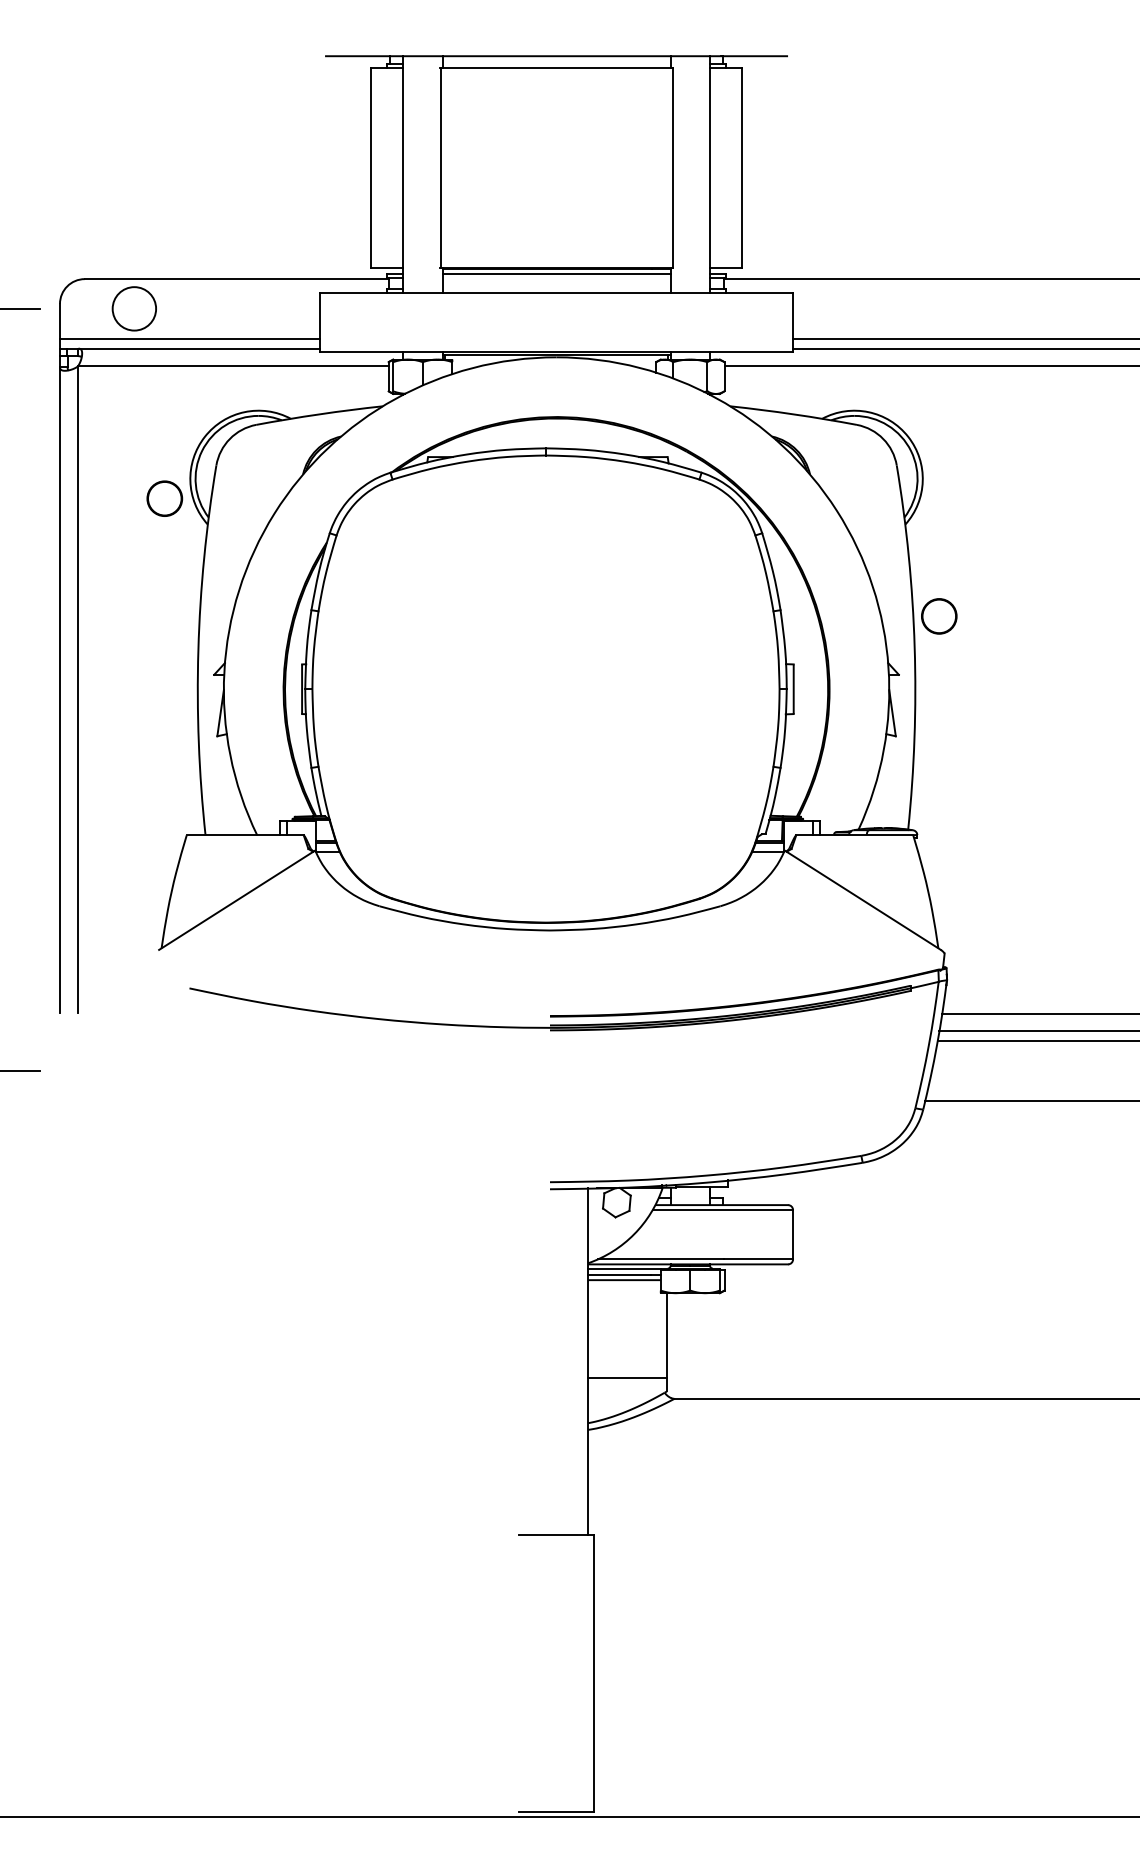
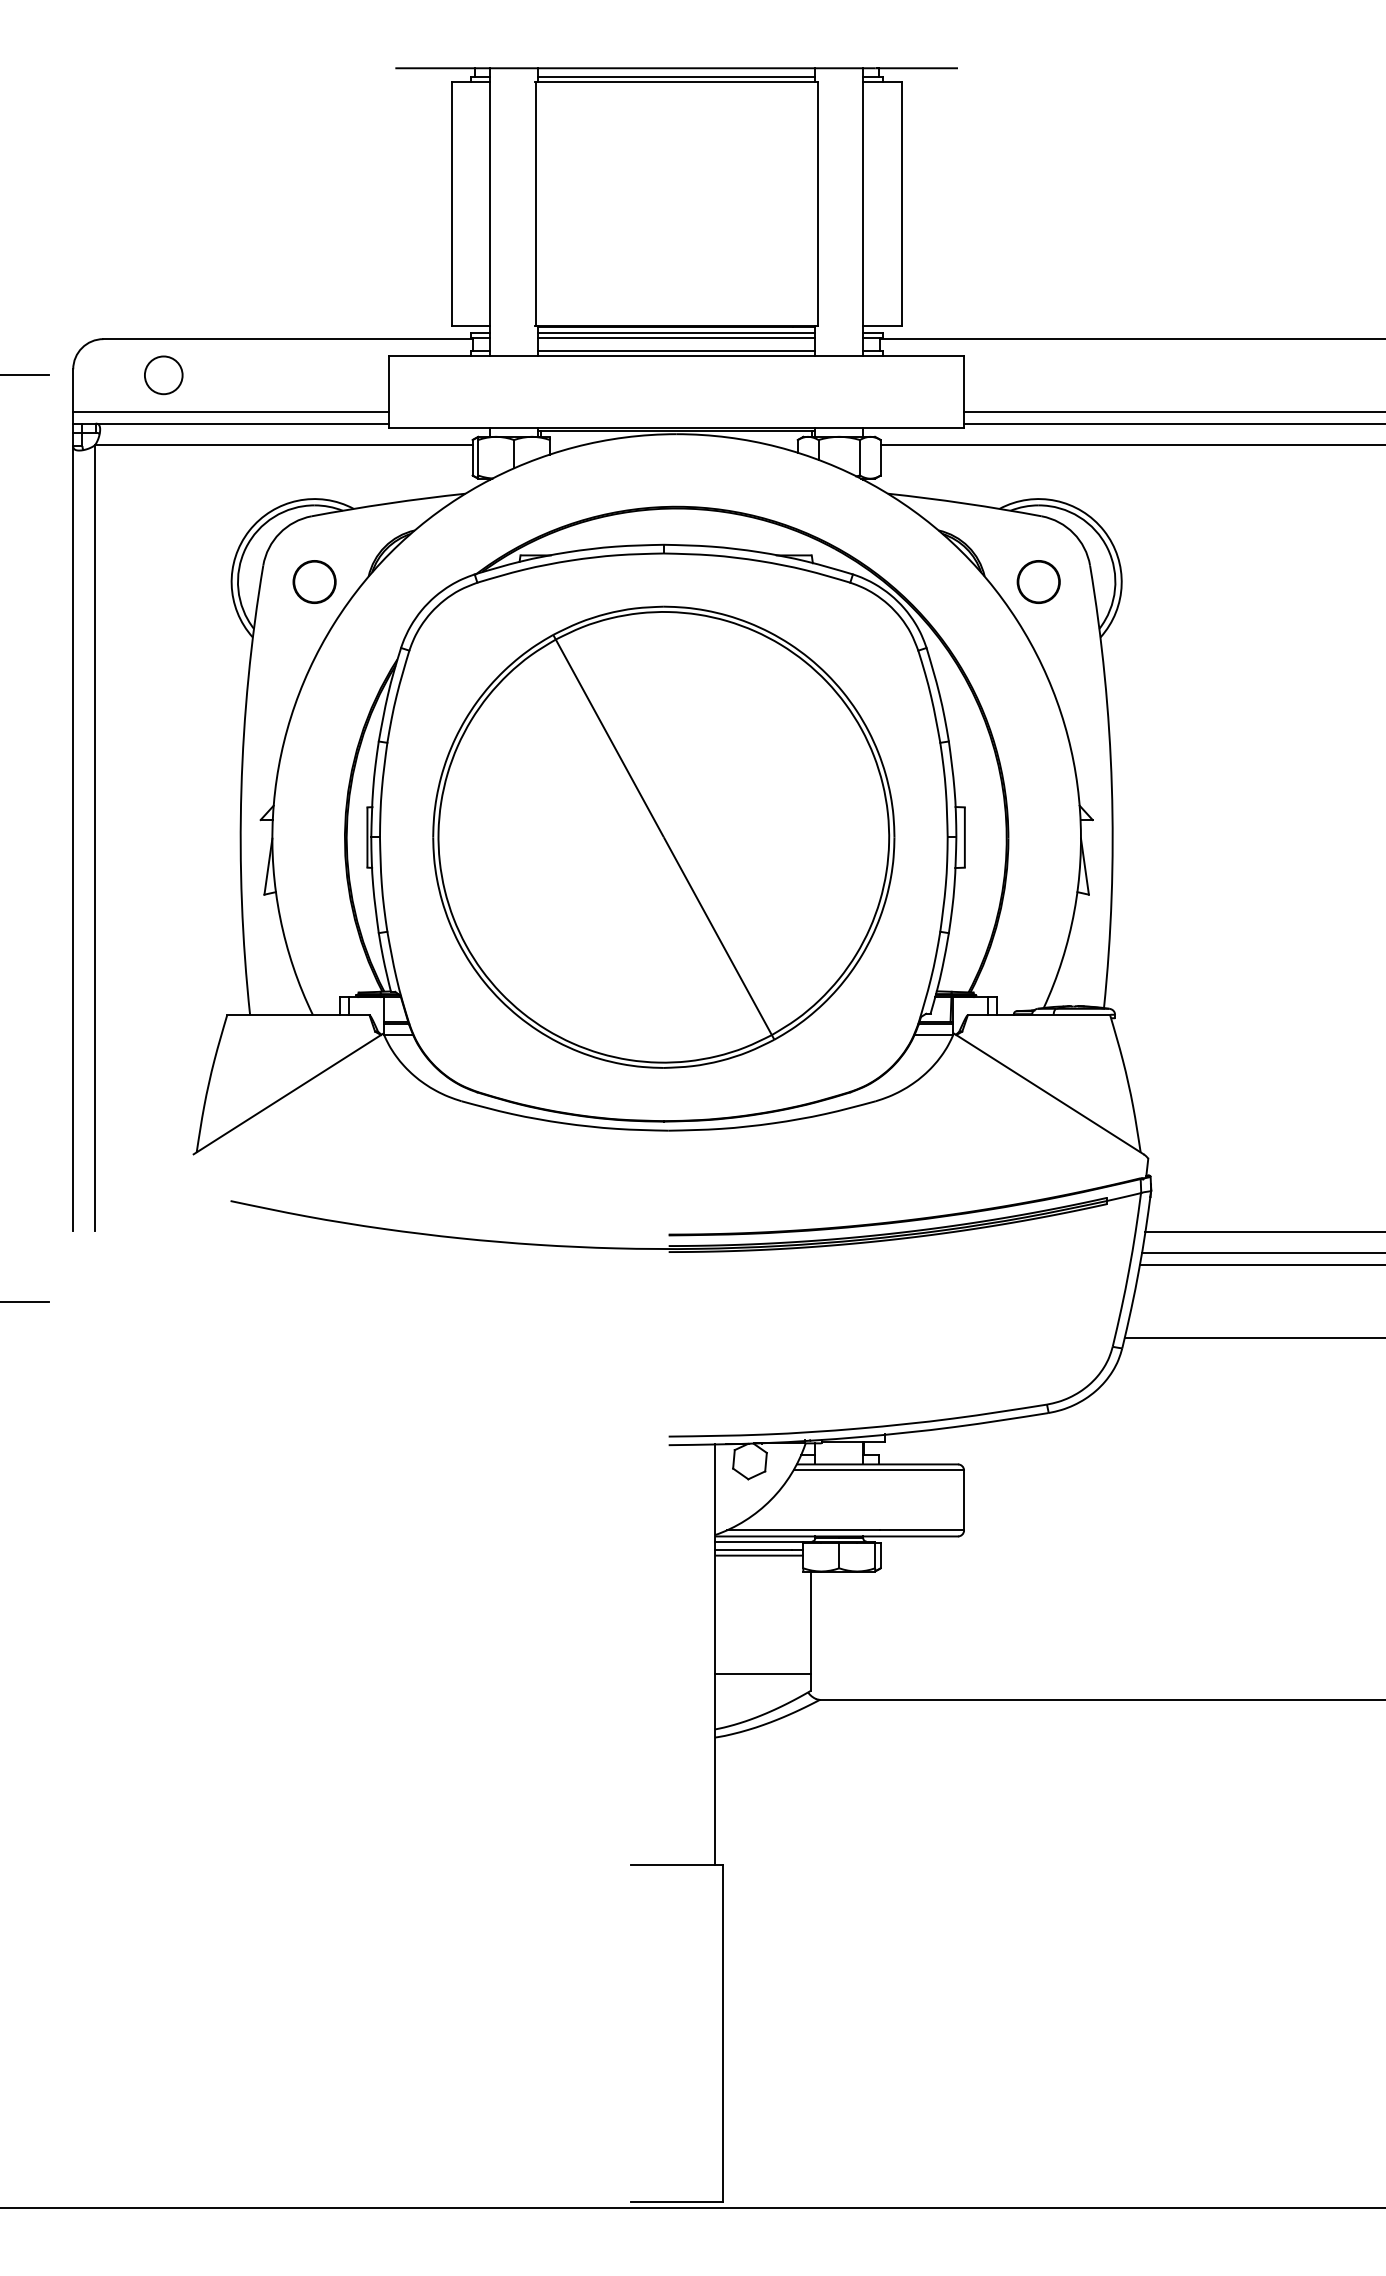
line: (556, 63) -> (676, 77), added
line: (556, 278) -> (676, 338), added
line: (556, 288) -> (676, 350), added
circle: (134, 309) -> (163, 375), size x0.71
circle: (164, 498) -> (314, 581), moved
circle: (939, 615) -> (1038, 581), moved
part: (545, 688) -> (663, 836), added

